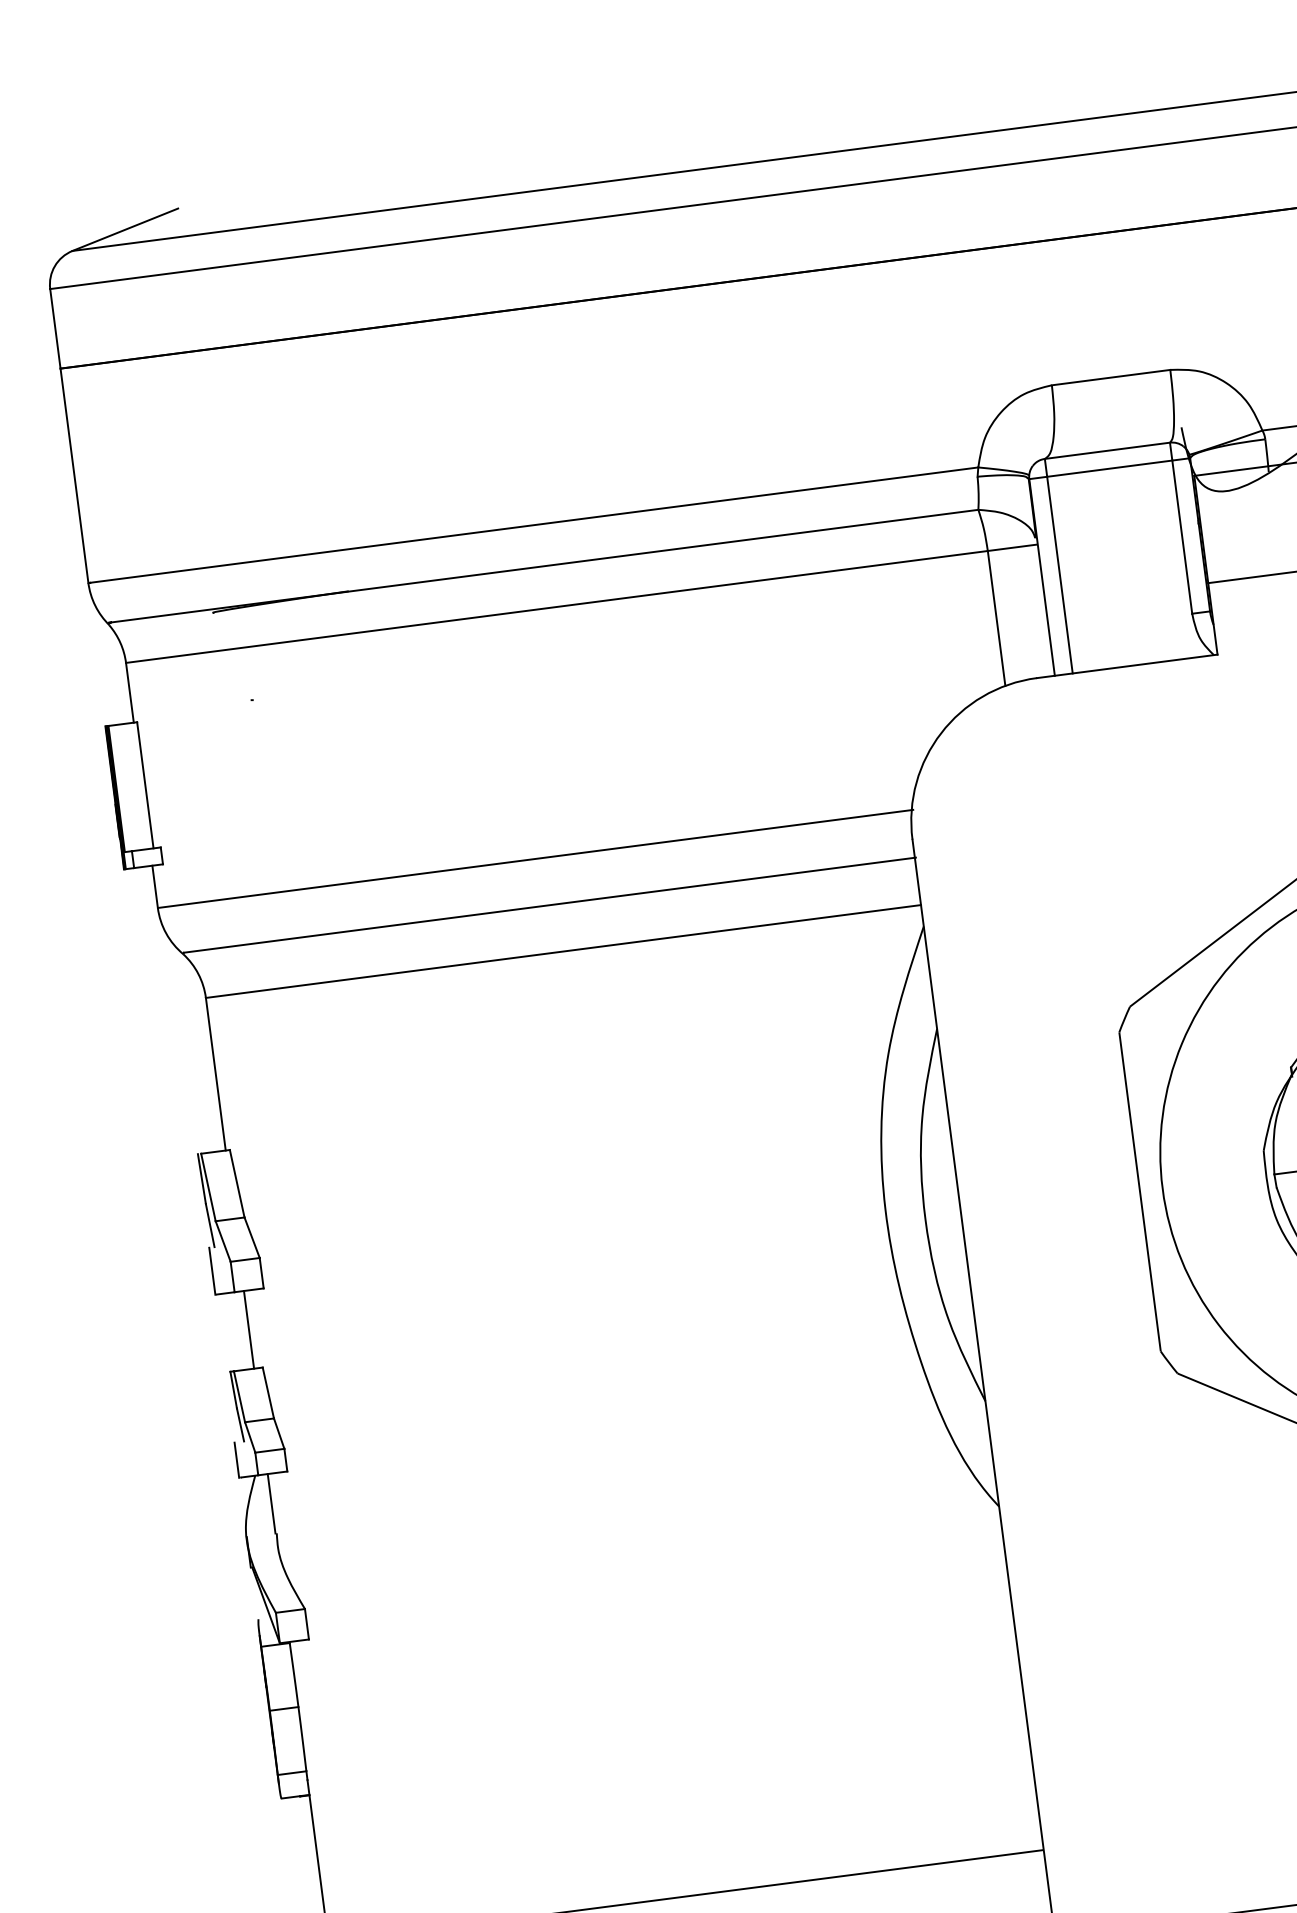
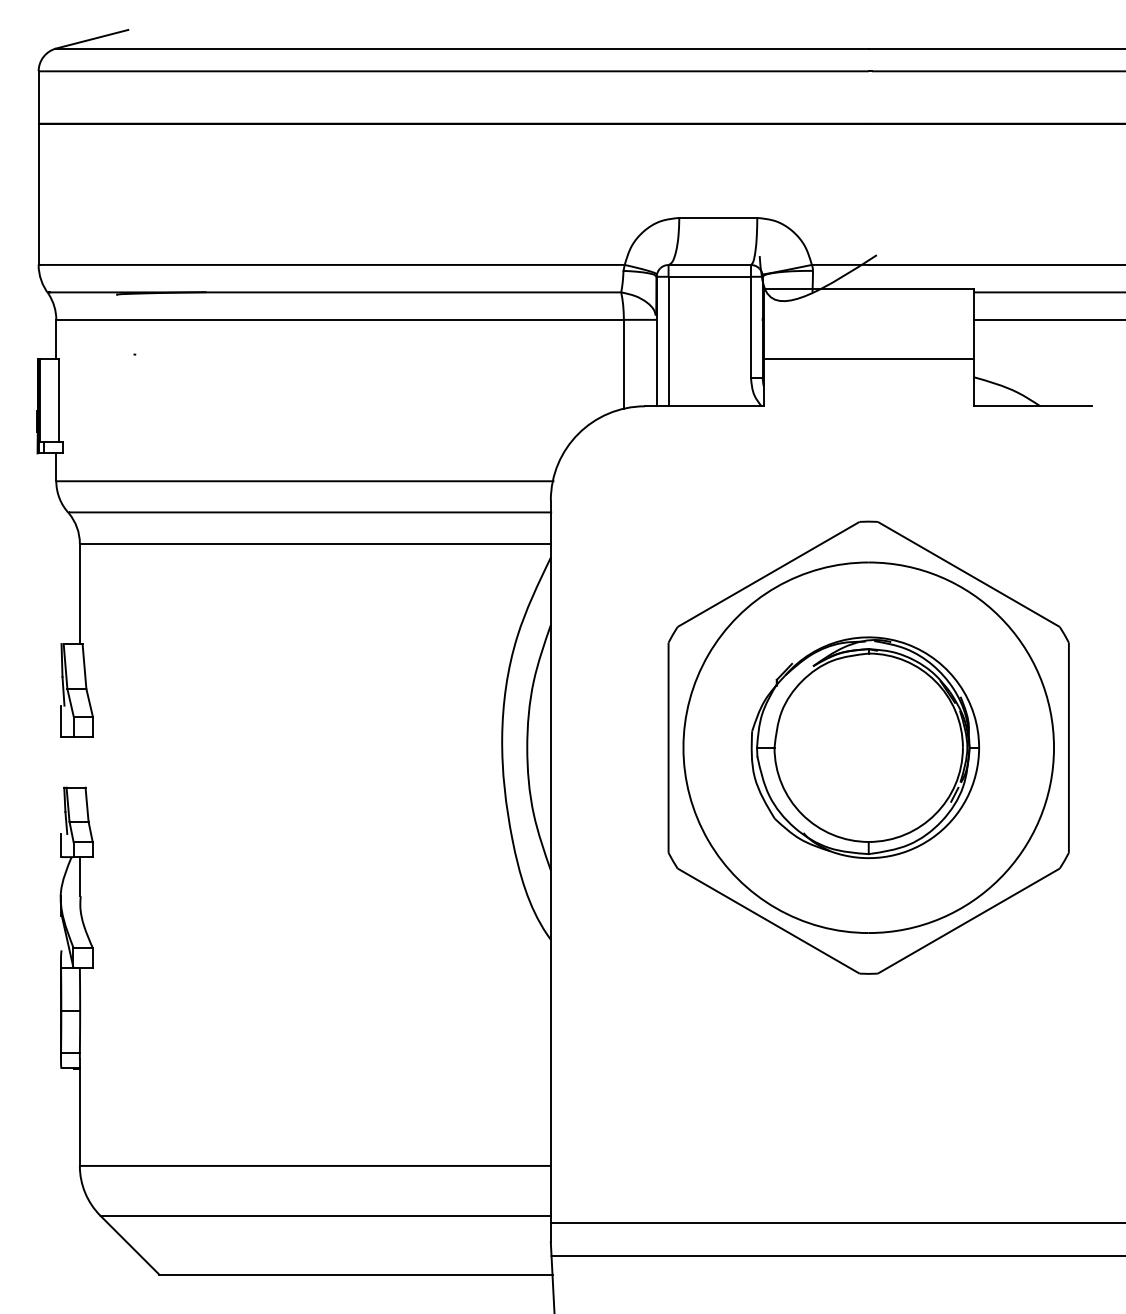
line: (248, 1328) -> (79, 761), removed

